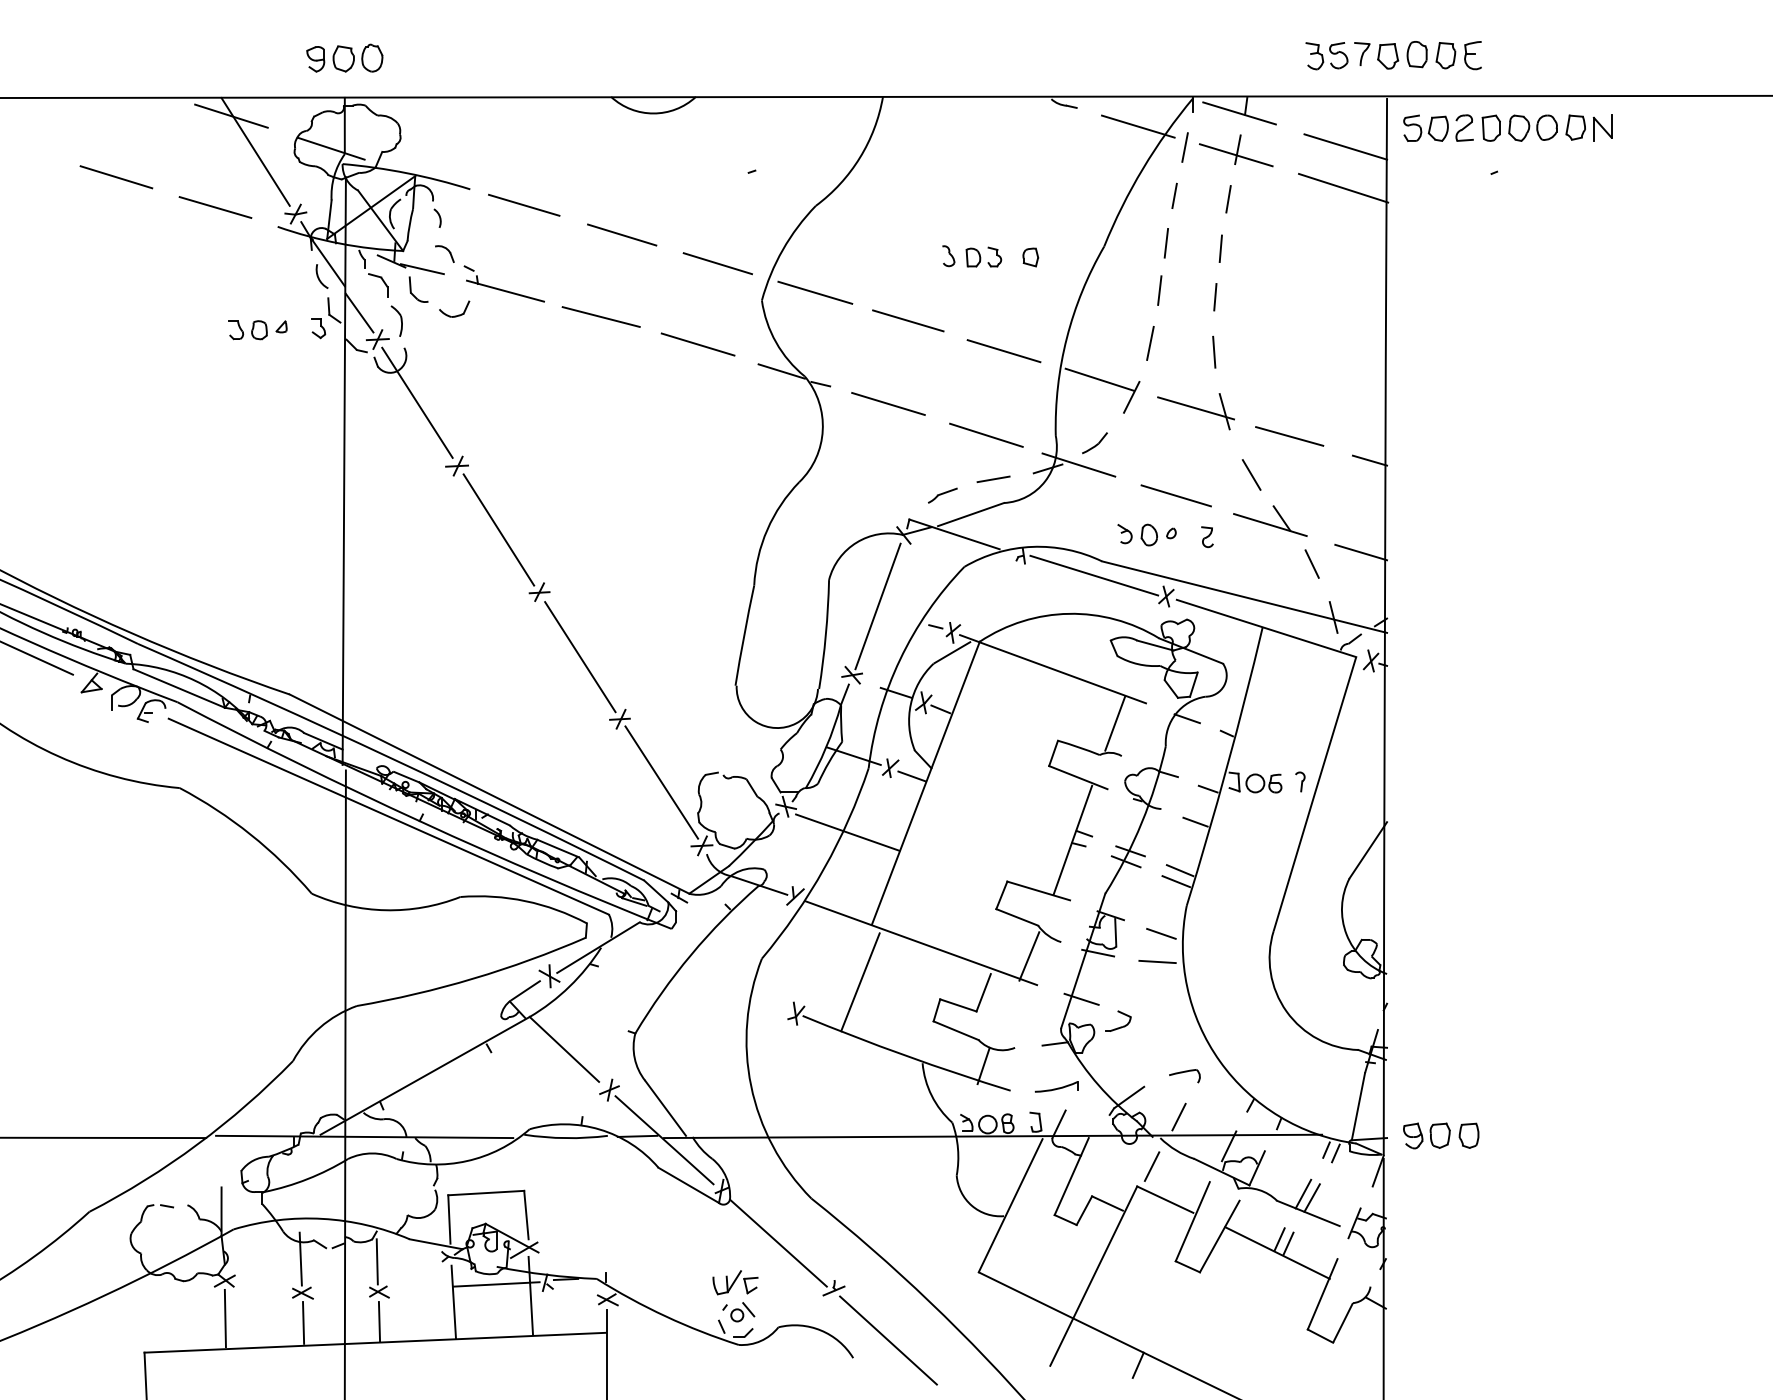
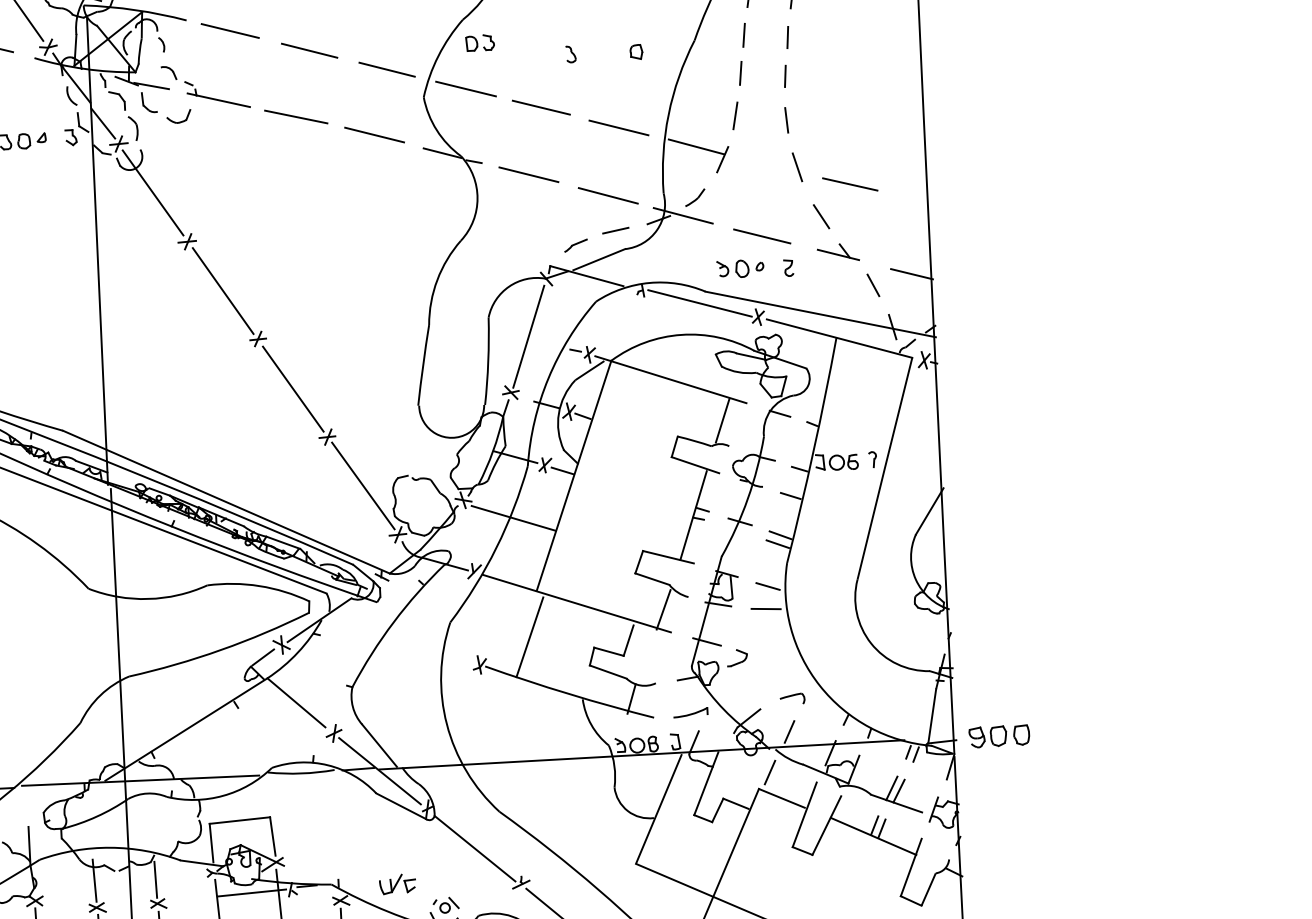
part: (983, 256) -> (479, 42), moved
line: (1196, 408) -> (774, 165), removed
line: (1369, 460) -> (914, 200), removed
part: (1270, 520) -> (838, 252), size x0.7
line: (1125, 861) -> (736, 530), removed
part: (735, 1282) -> (397, 884), moved

